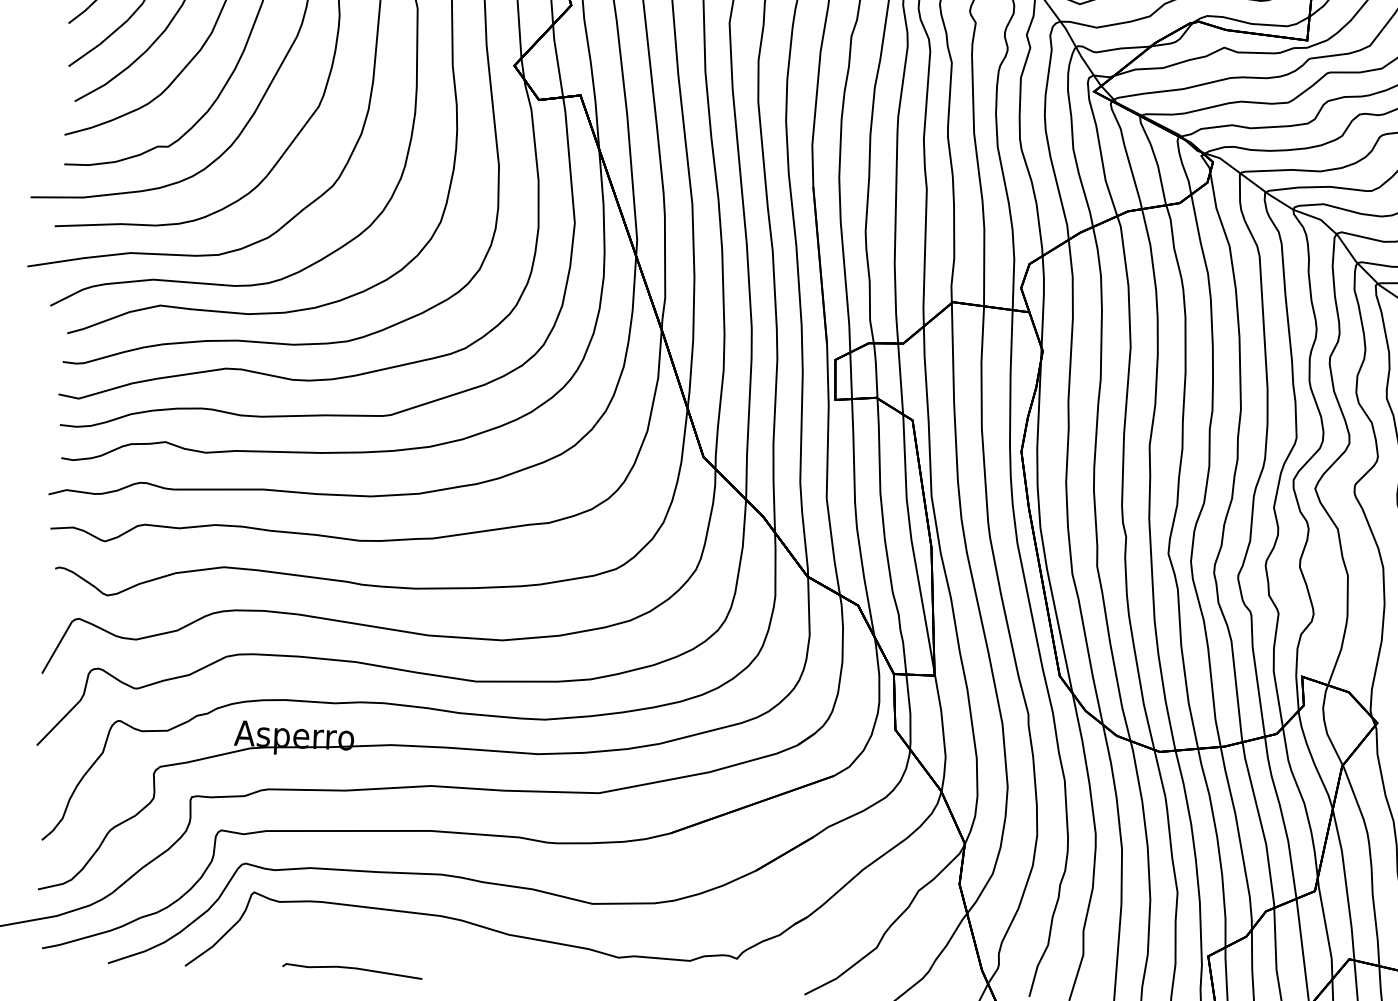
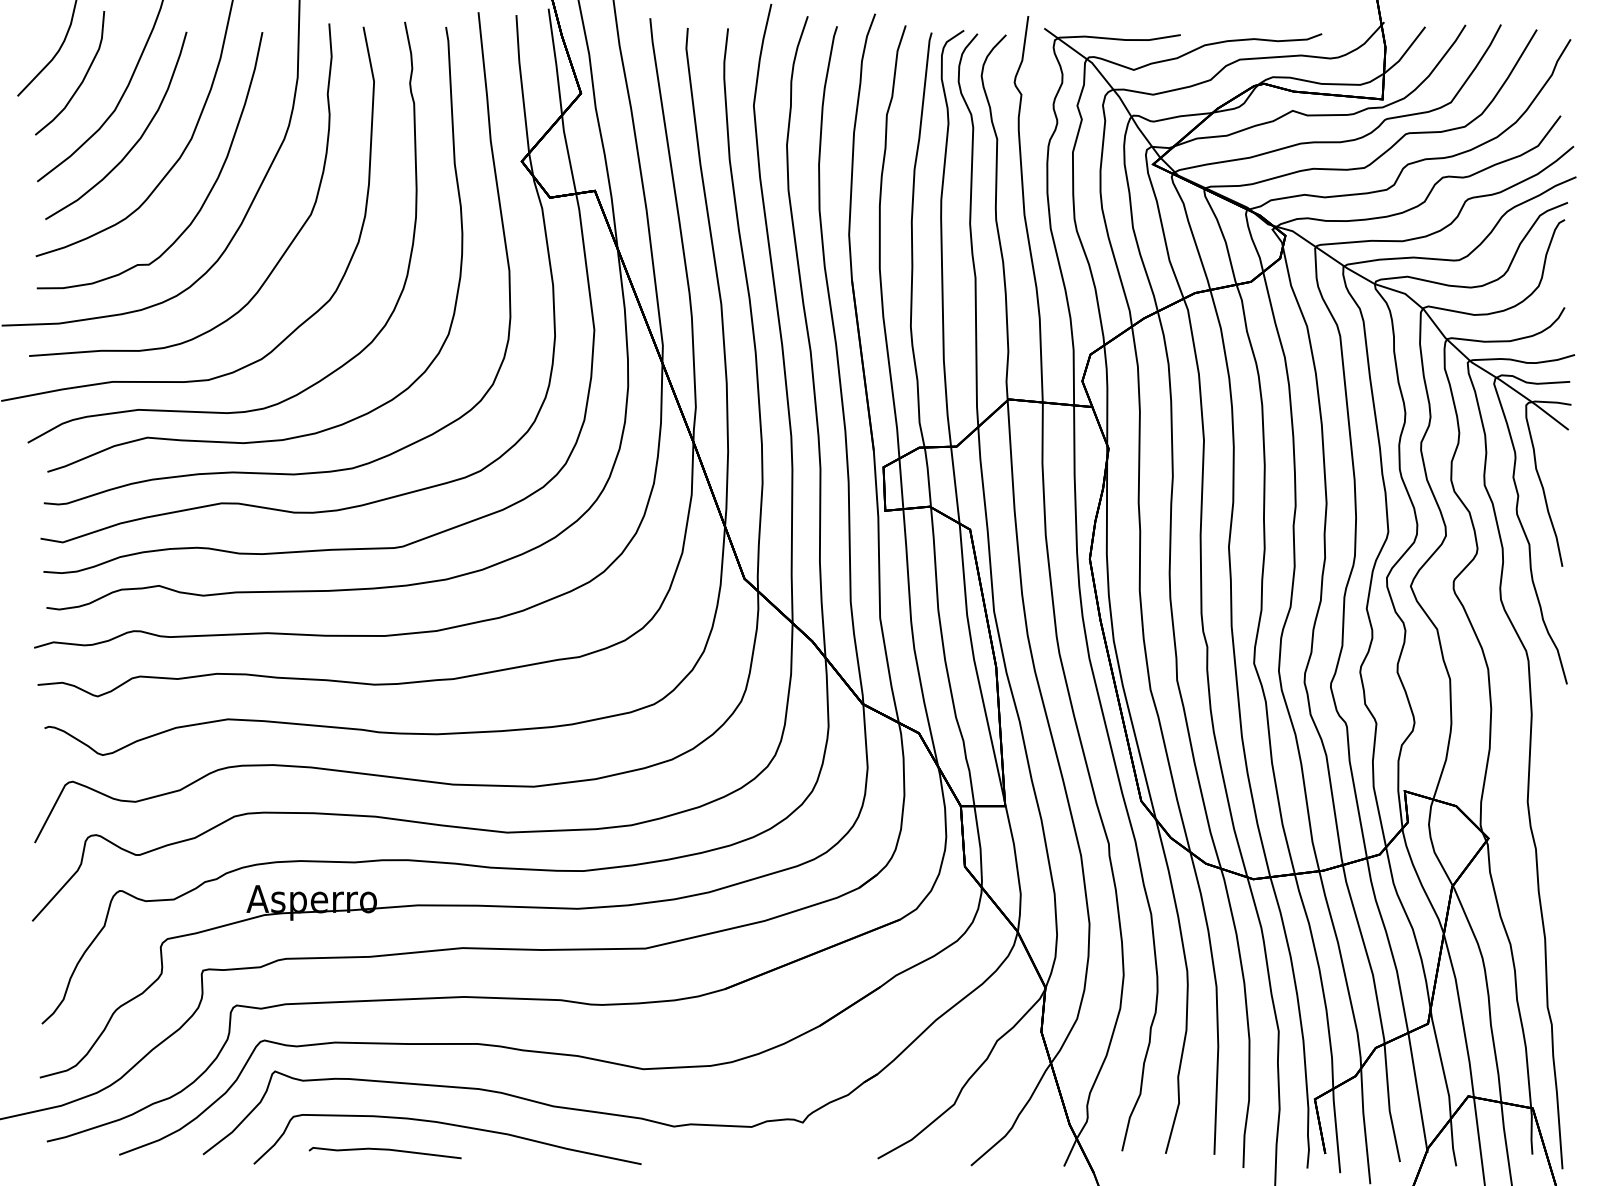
curve: (412, 948) -> (449, 1125), added

